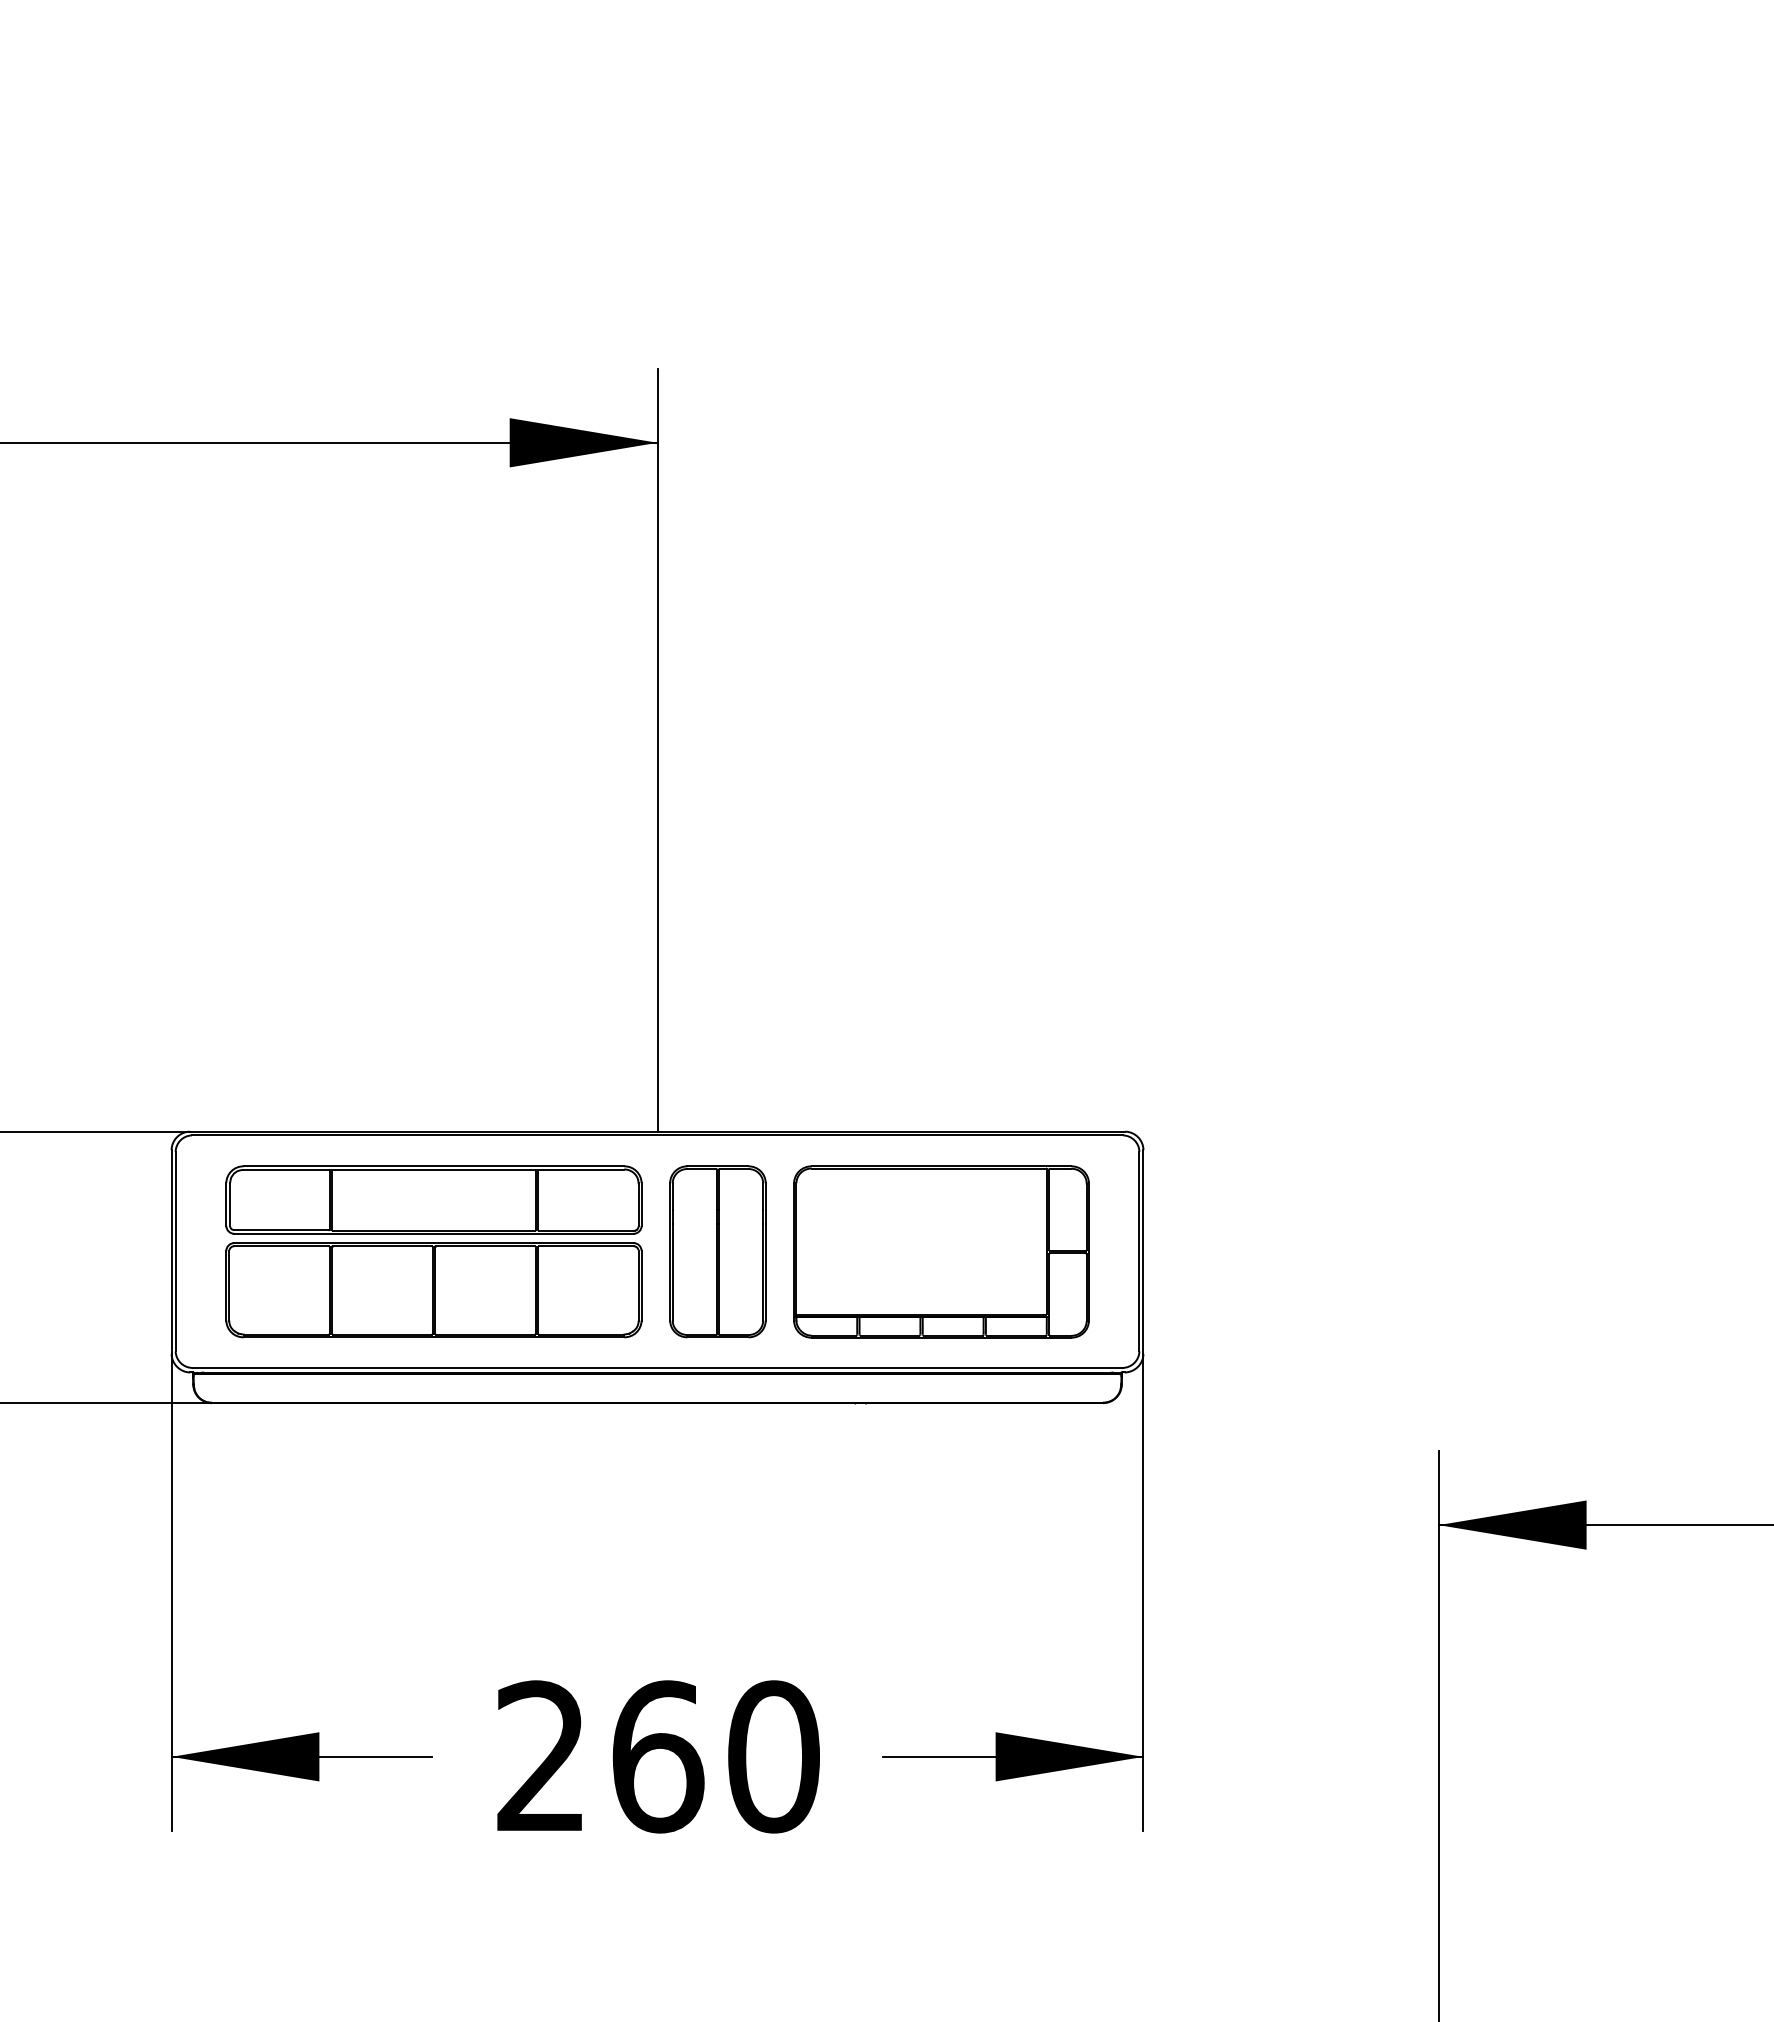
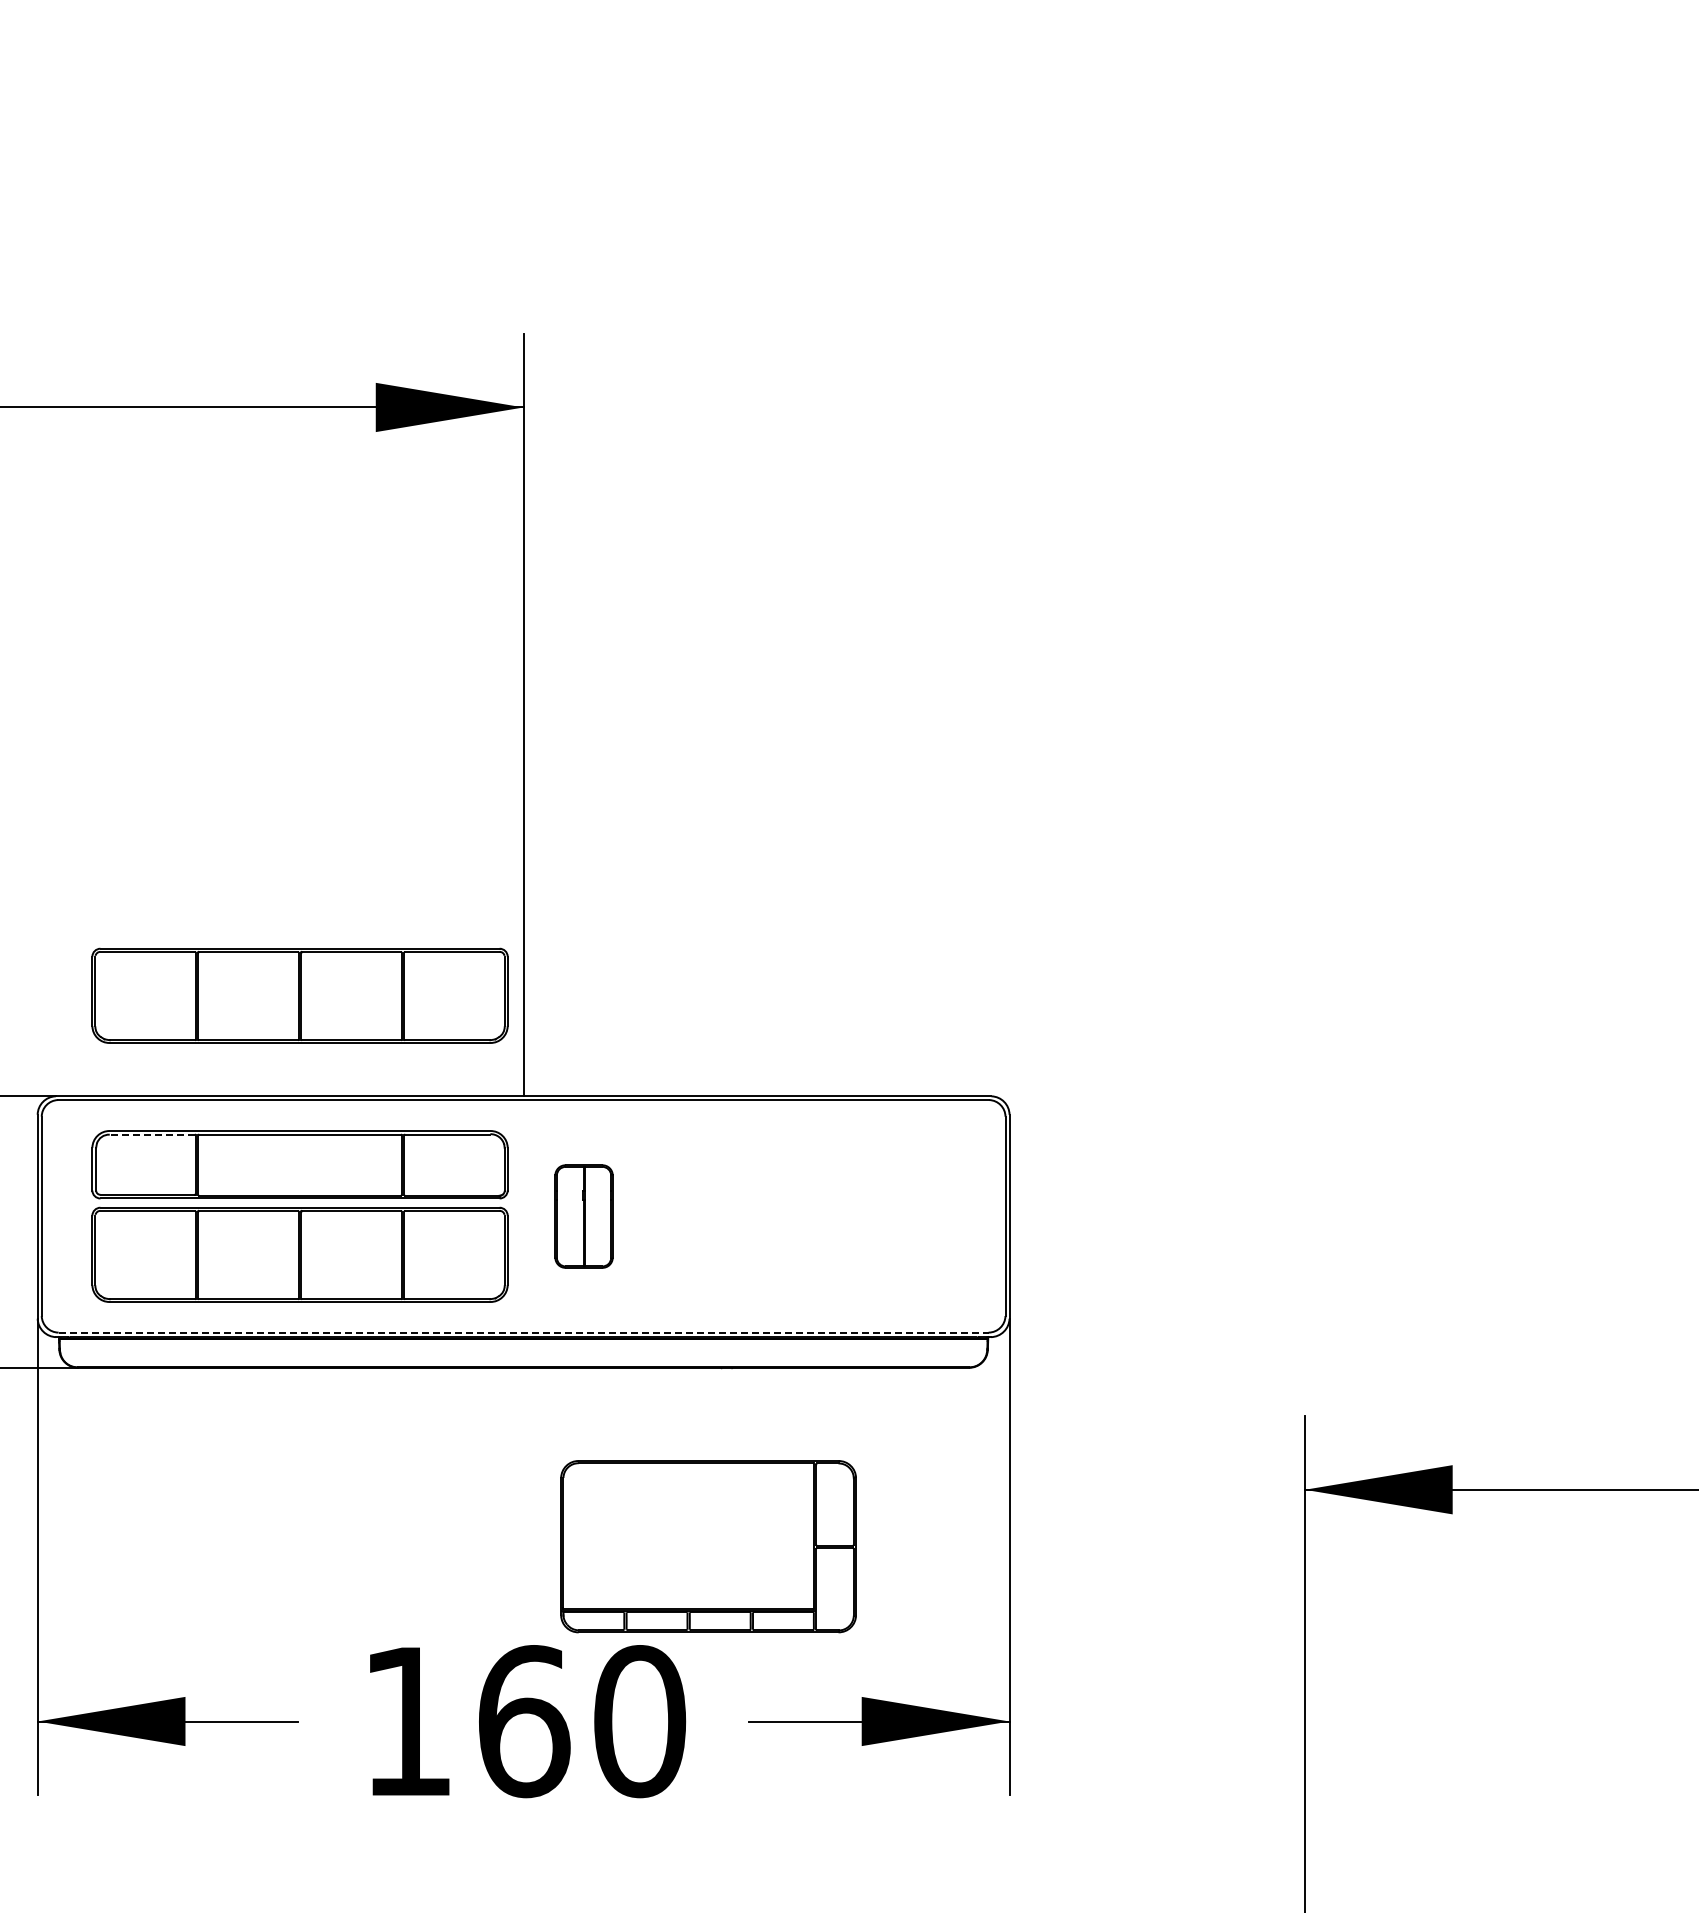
part: (433, 1031) -> (299, 996), added
line: (286, 1170) -> (152, 1135), solid -> dashed
part: (717, 1251) -> (583, 1216), size x0.6
part: (941, 1251) -> (708, 1546), moved
line: (657, 1367) -> (523, 1332), solid -> dashed
text: (540, 1755) -> (406, 1720), 260 -> 160

